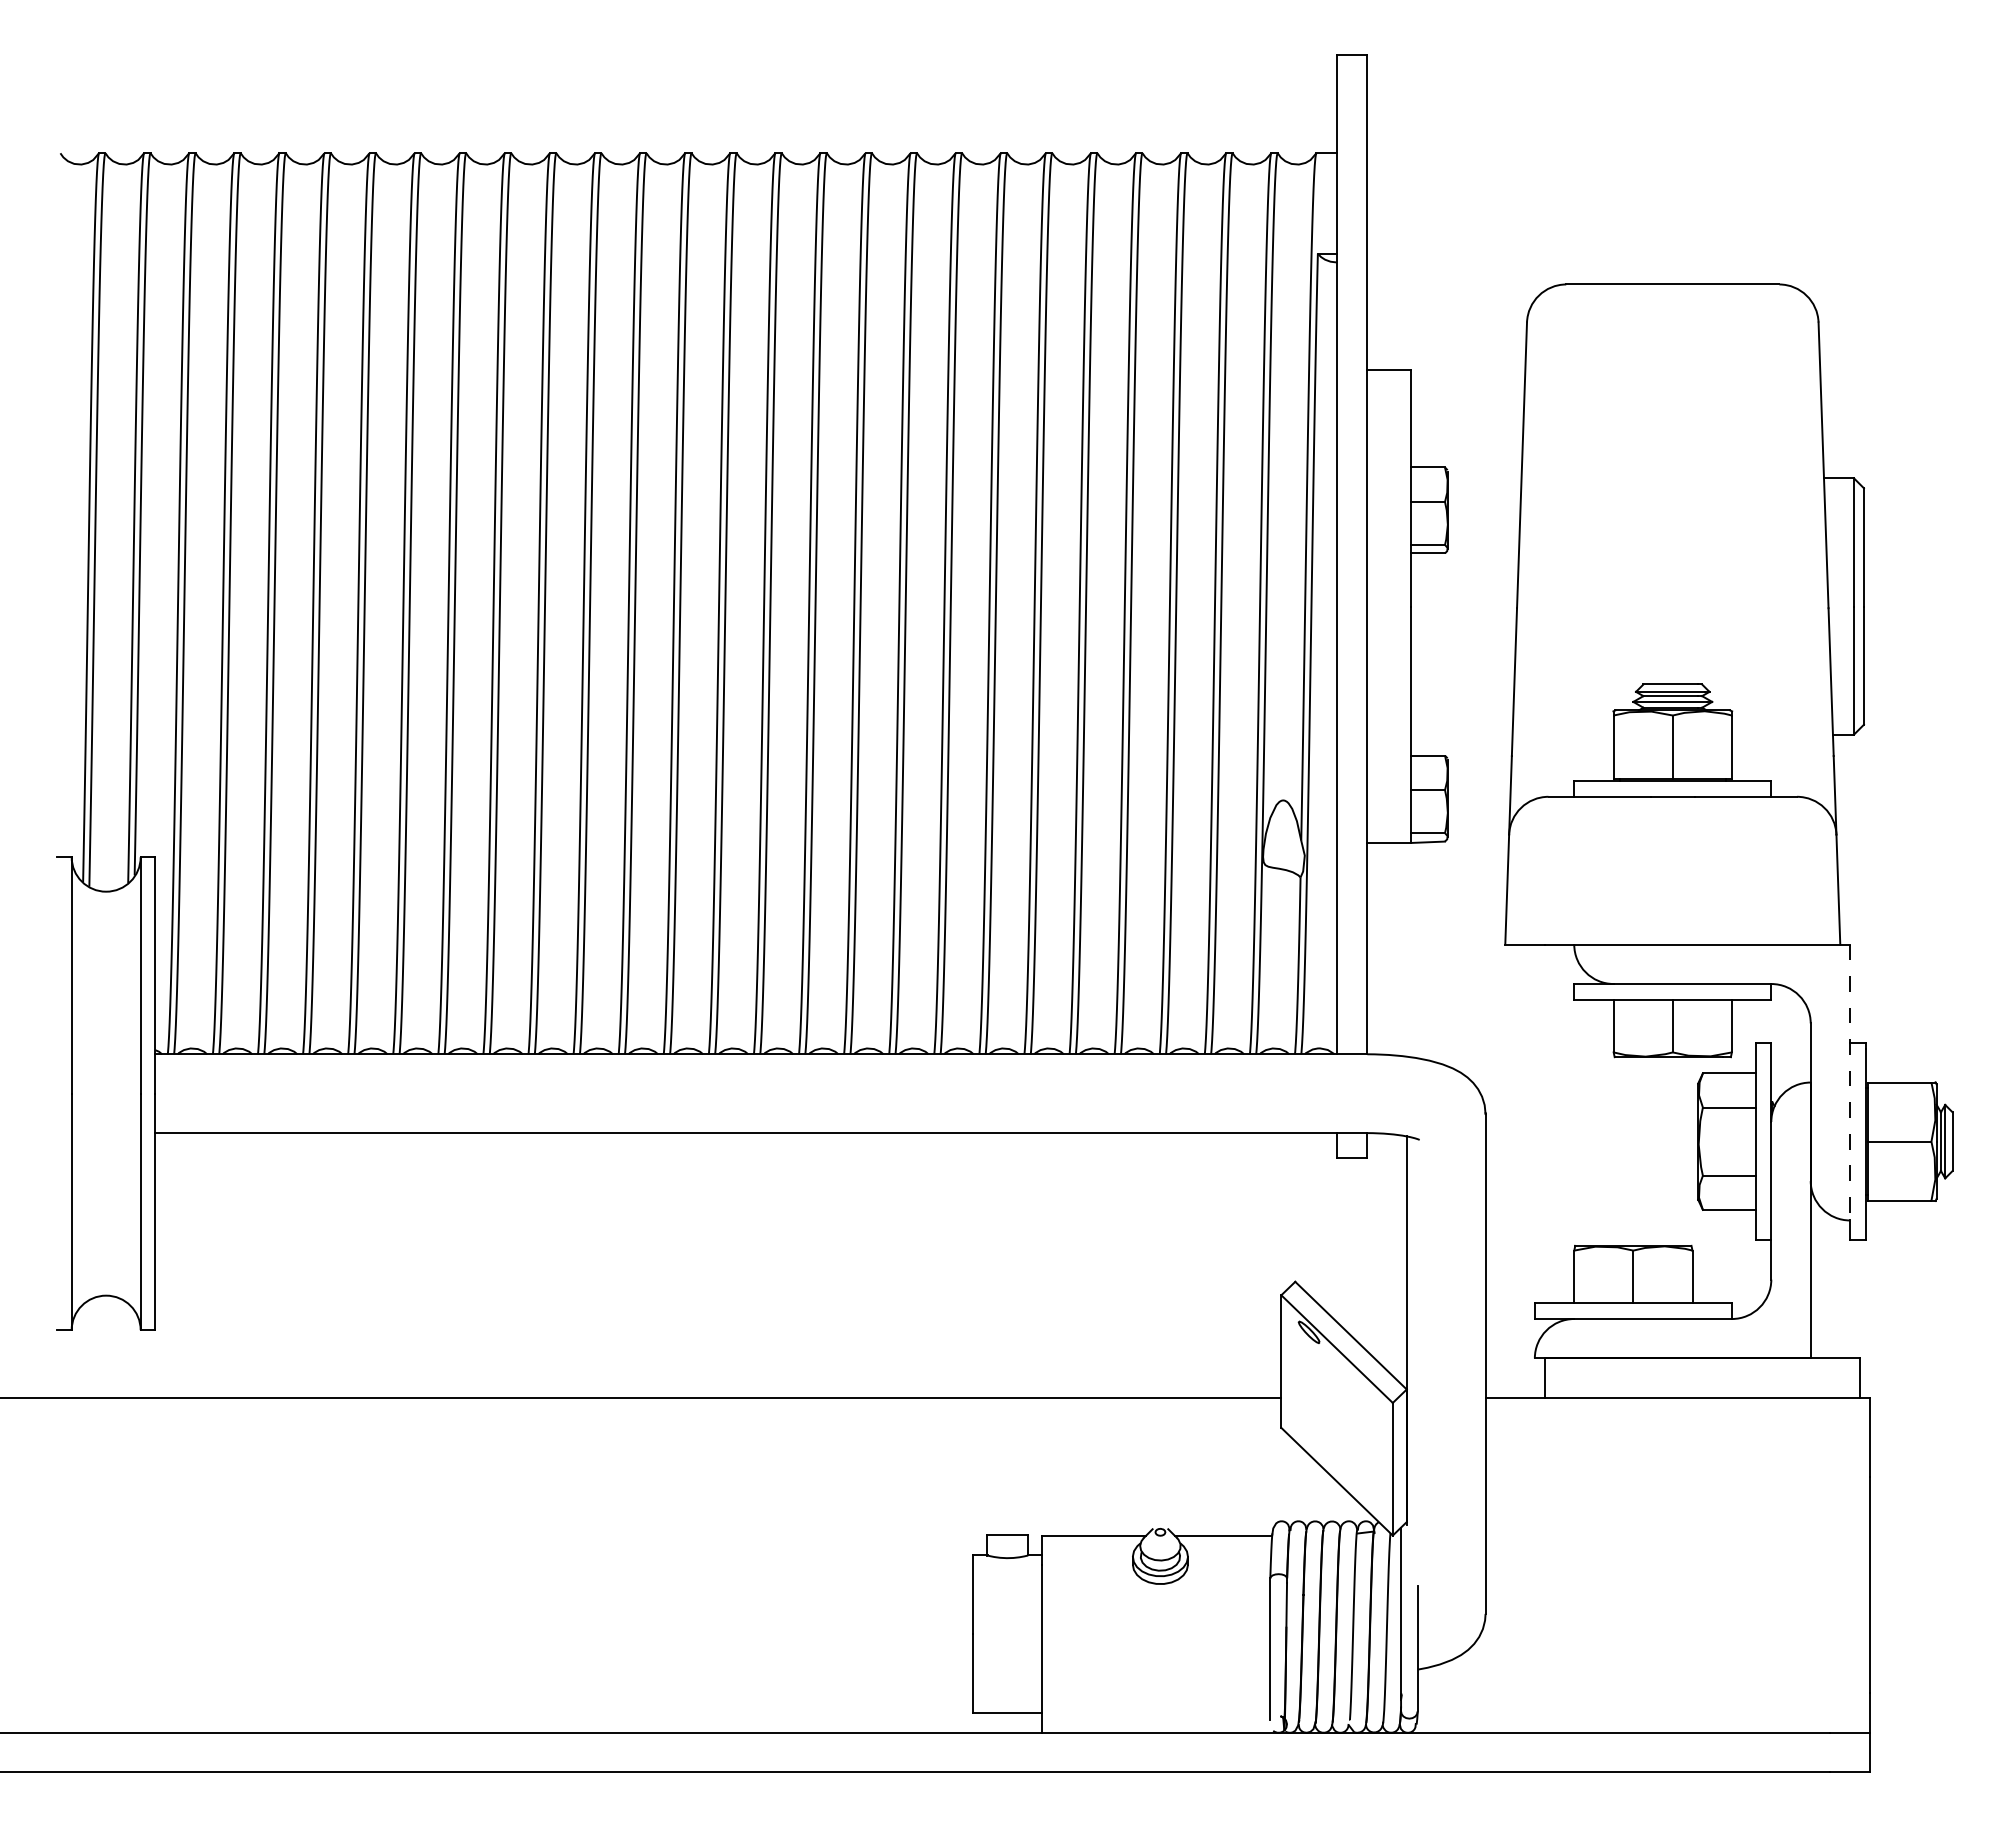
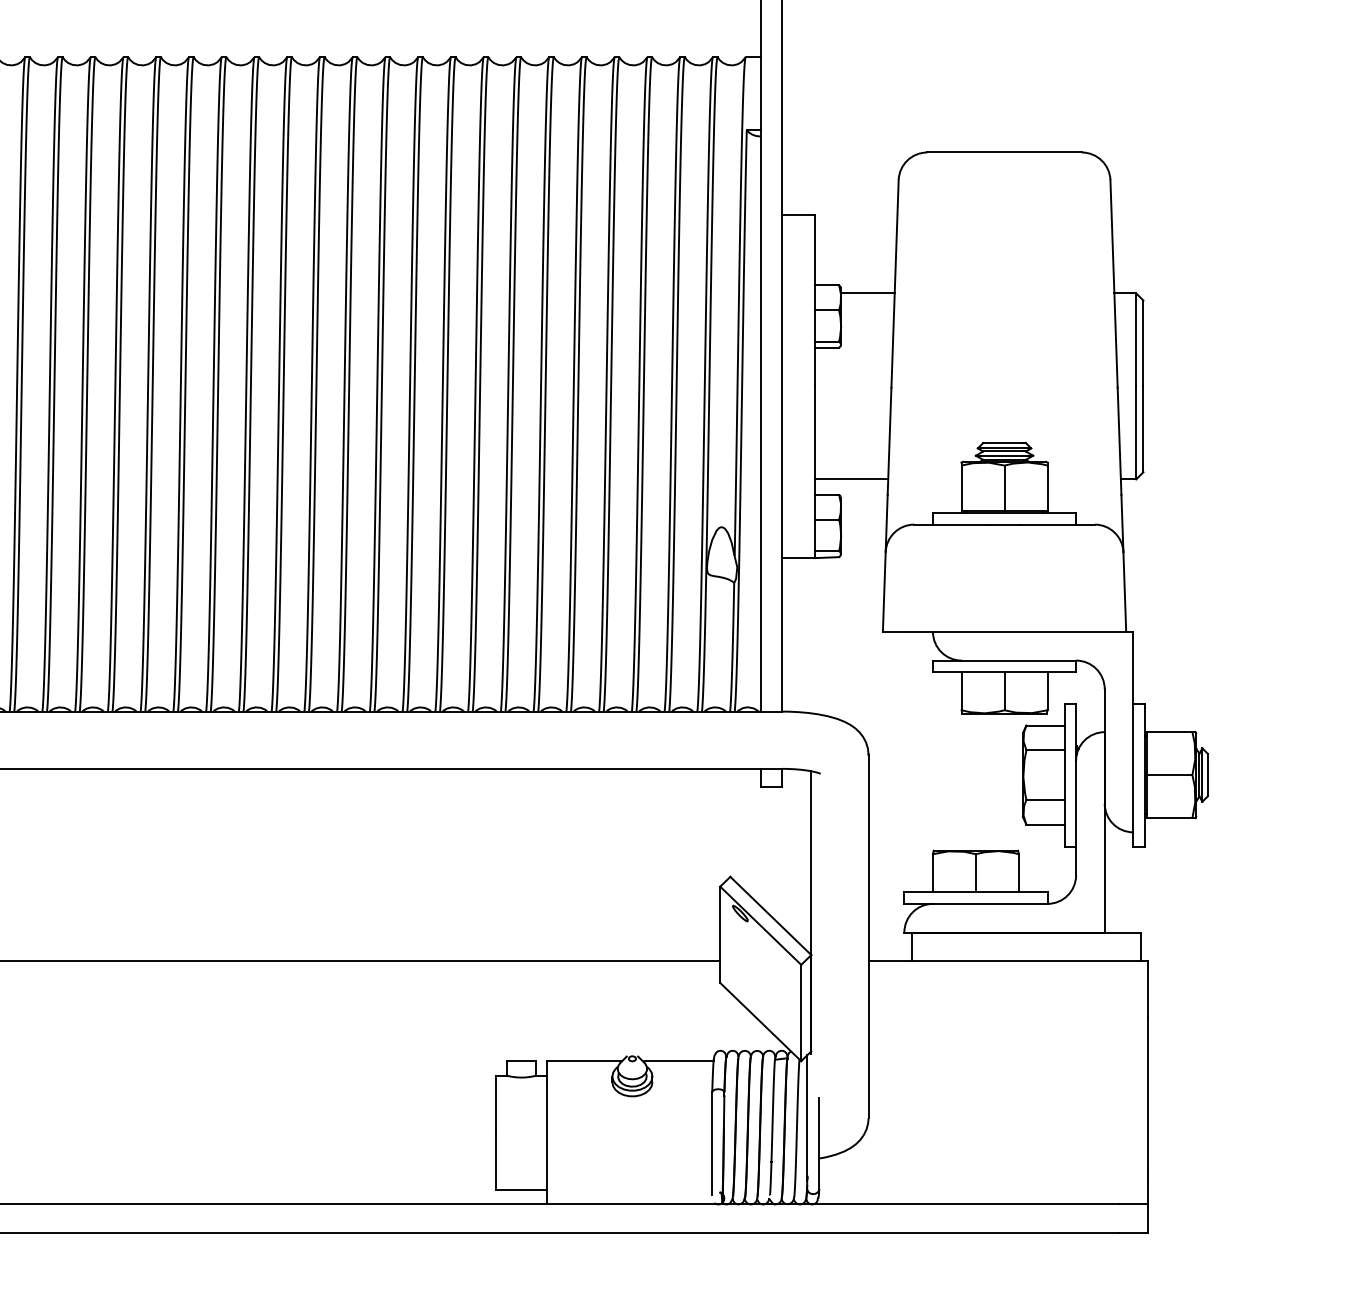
line: (1484, 478) -> (867, 293), added
line: (1461, 734) -> (851, 479), added
line: (1850, 1082) -> (1133, 732), dashed -> solid

